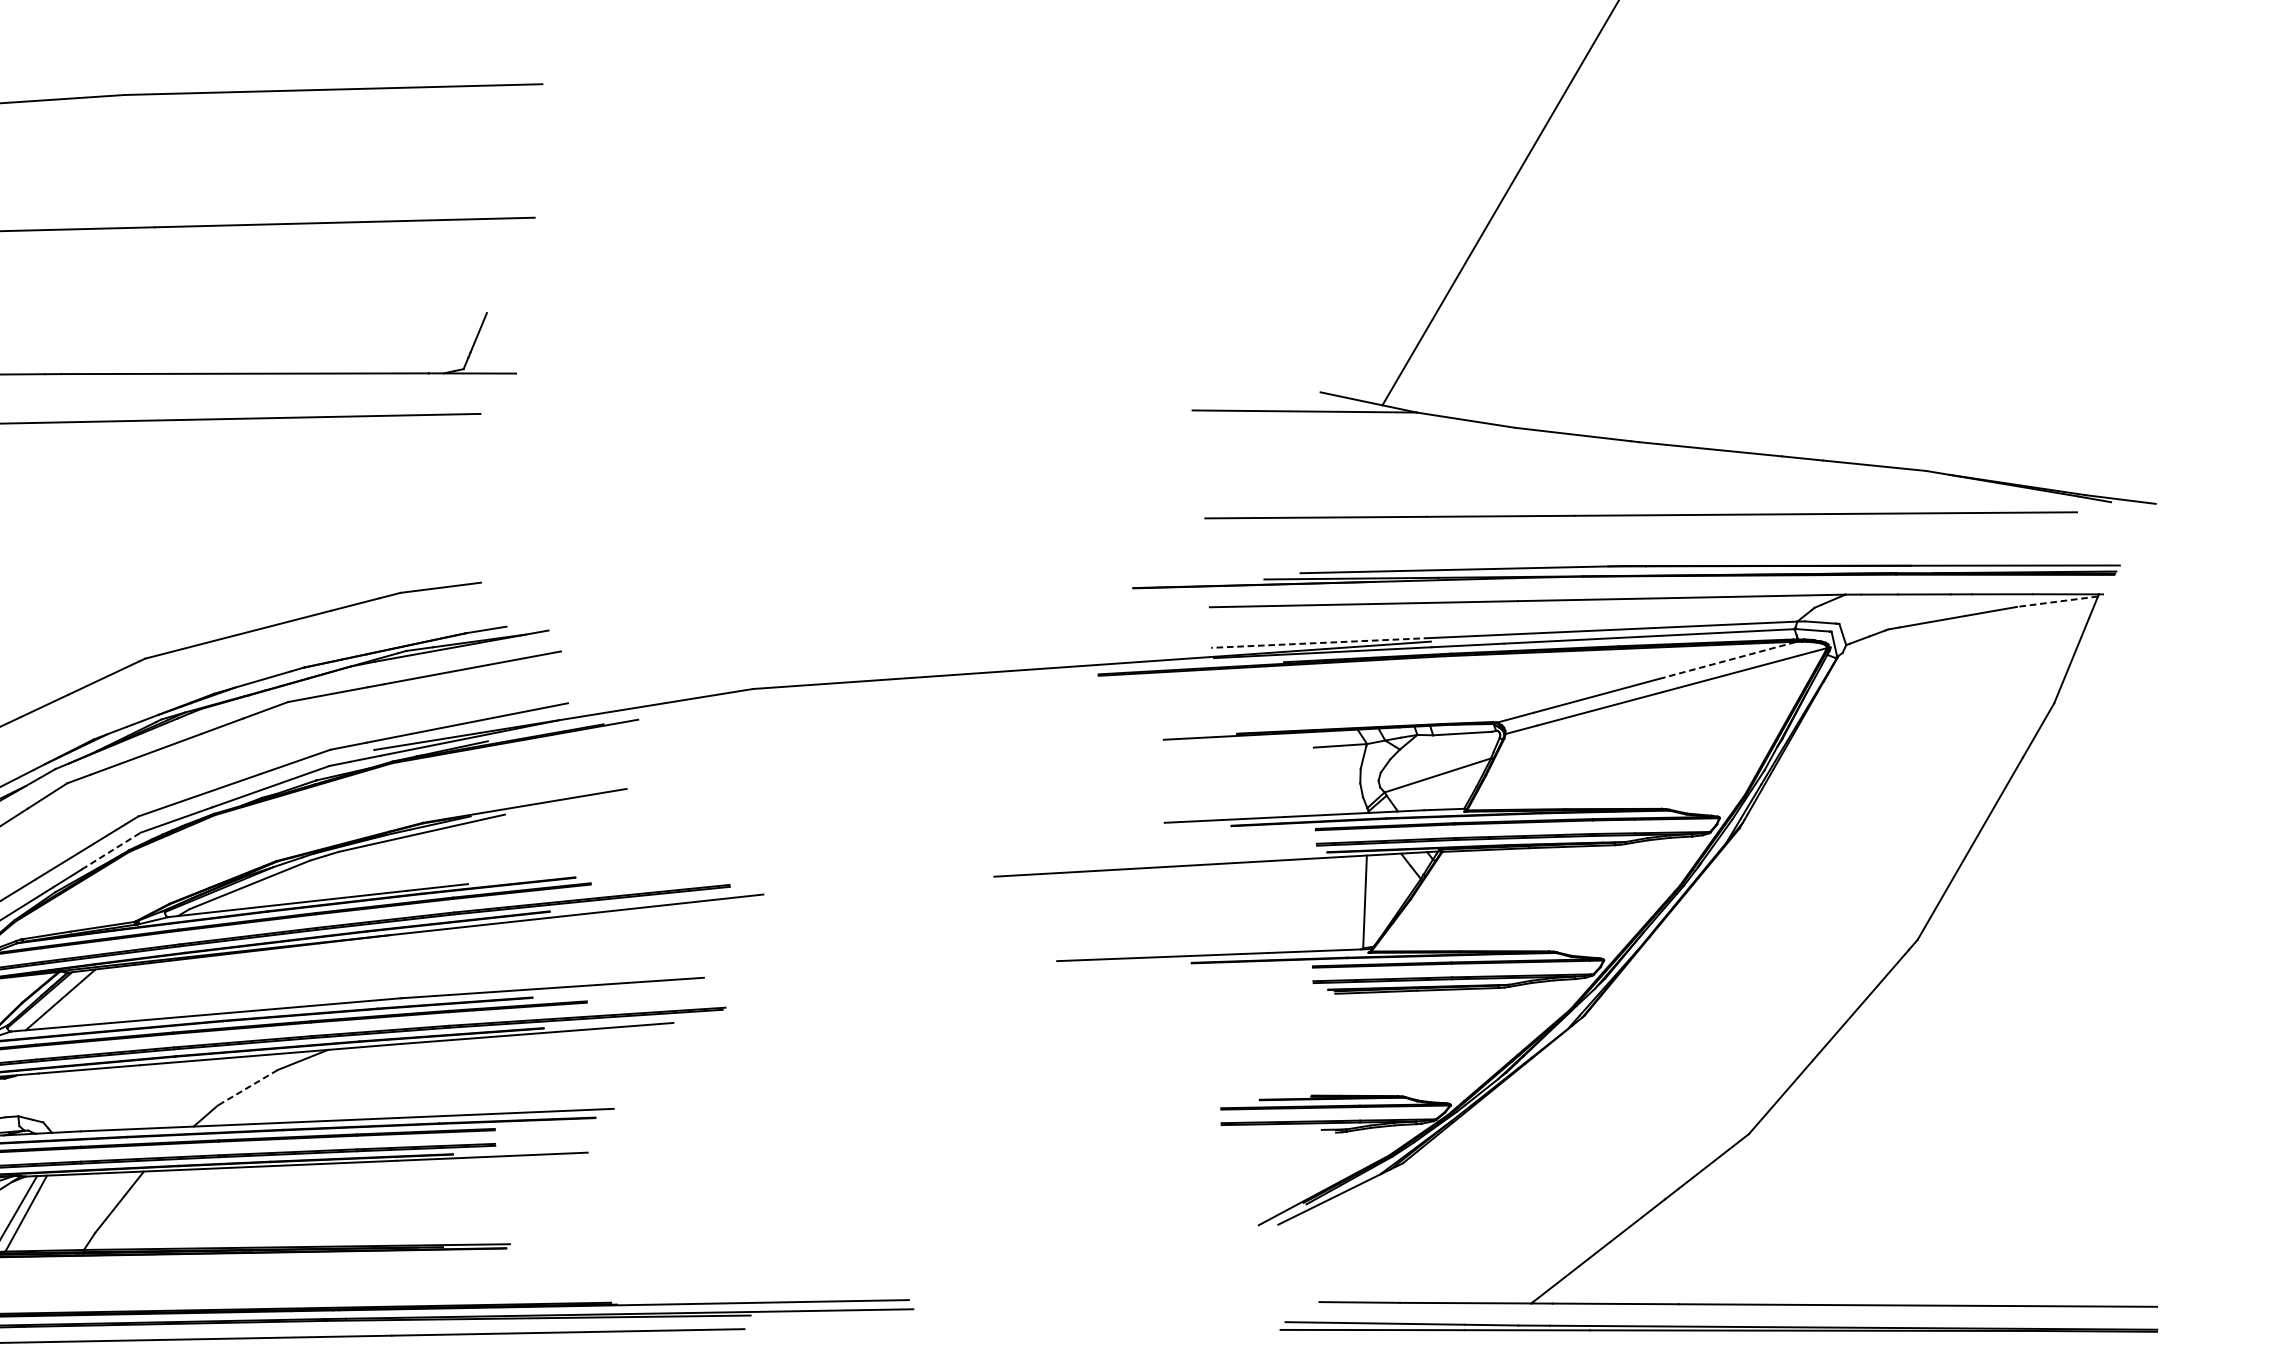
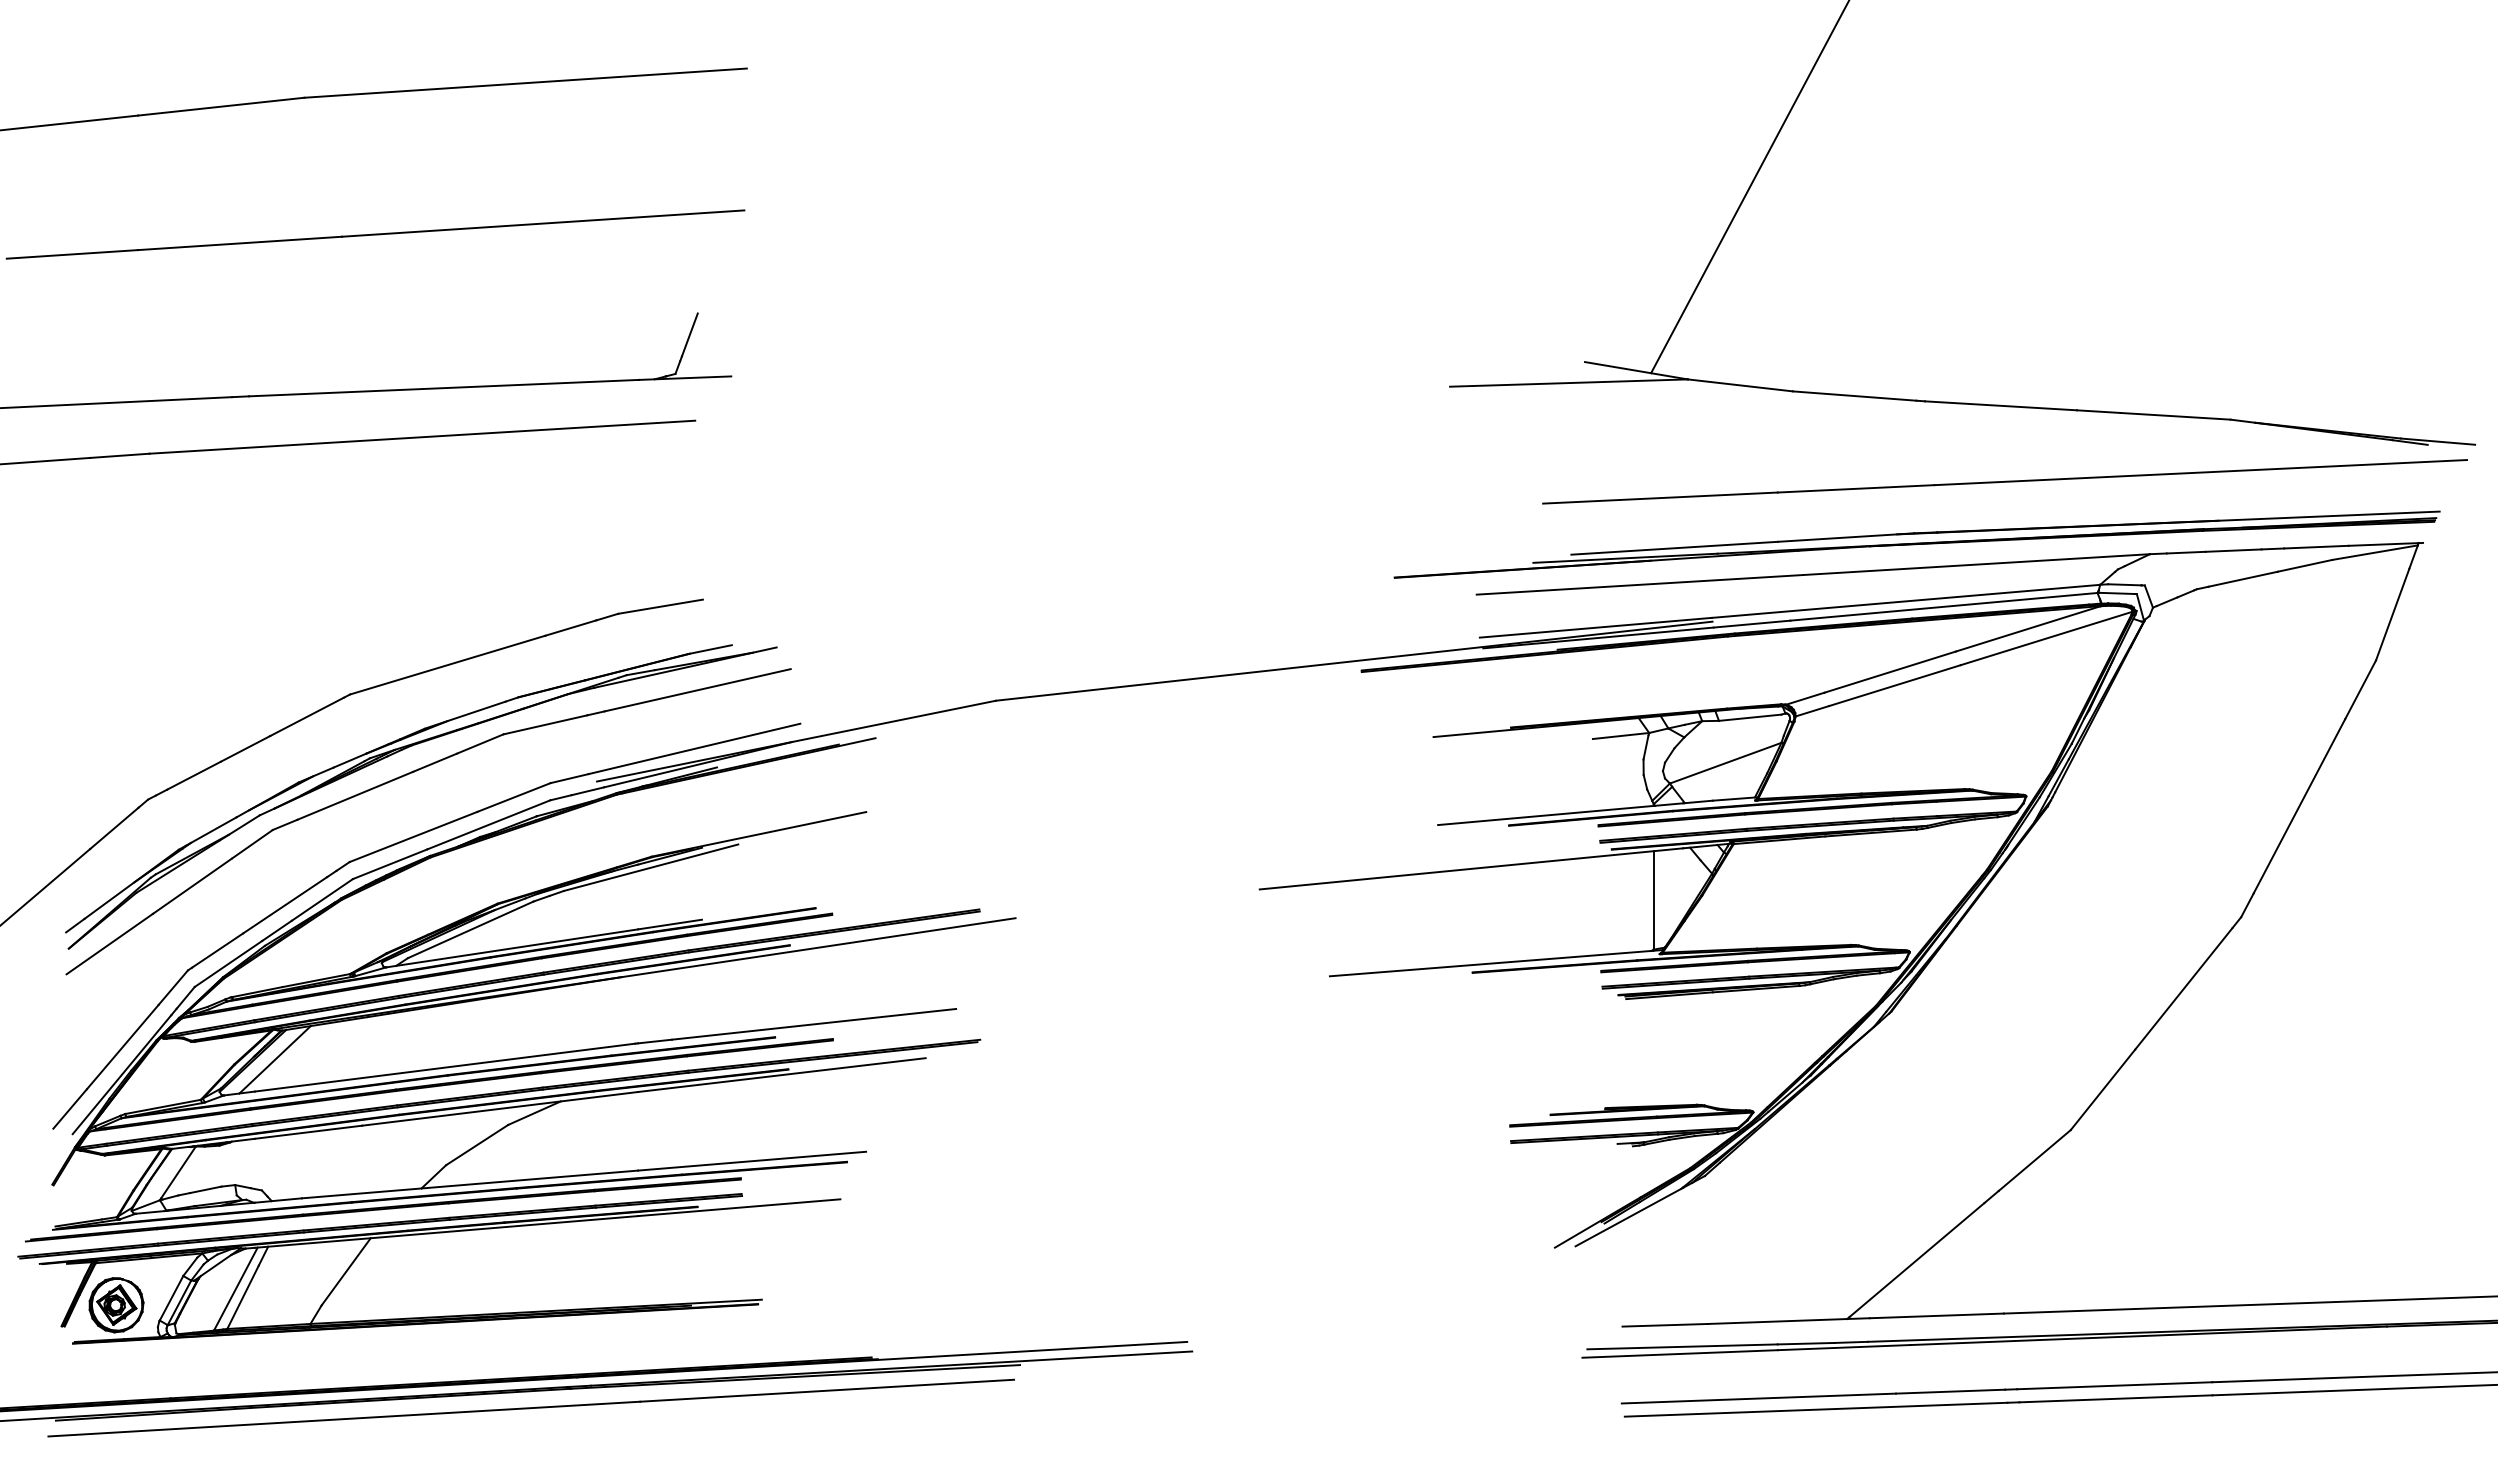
line: (1640, 515) -> (2004, 481), moved
line: (2056, 601) -> (2374, 552), dashed -> solid
line: (1320, 642) -> (1595, 627), dashed -> solid
line: (1728, 660) -> (2028, 628), dashed -> solid
line: (111, 850) -> (322, 899), dashed -> solid
line: (248, 1088) -> (477, 1145), dashed -> solid

